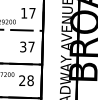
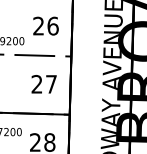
text: (28, 12) -> (46, 24), 17 -> 26
text: (23, 47) -> (37, 85), 37 -> 27

